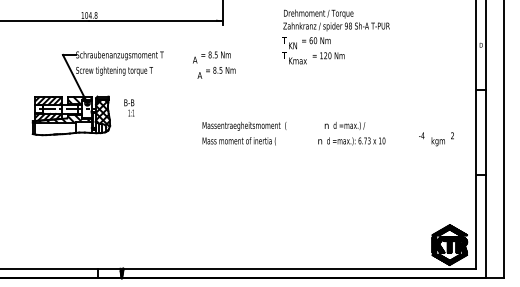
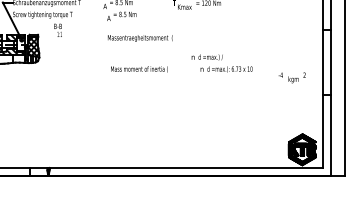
text: (129, 107) -> (58, 30), moved
text: (344, 125) -> (206, 57), moved
text: (244, 126) -> (140, 38), moved
text: (436, 139) -> (292, 78), moved

